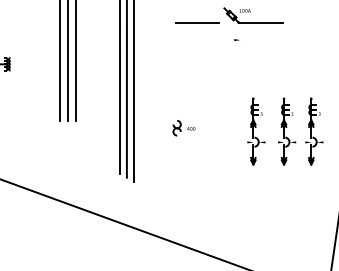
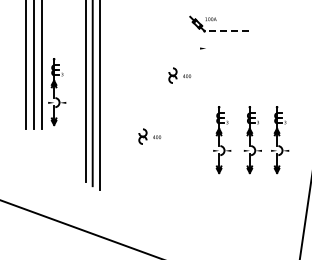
line: (197, 22) -> (163, 30), removed
line: (260, 22) -> (226, 30), solid -> dashed
part: (213, 67) -> (179, 75), added
part: (91, 83) -> (57, 91), added

